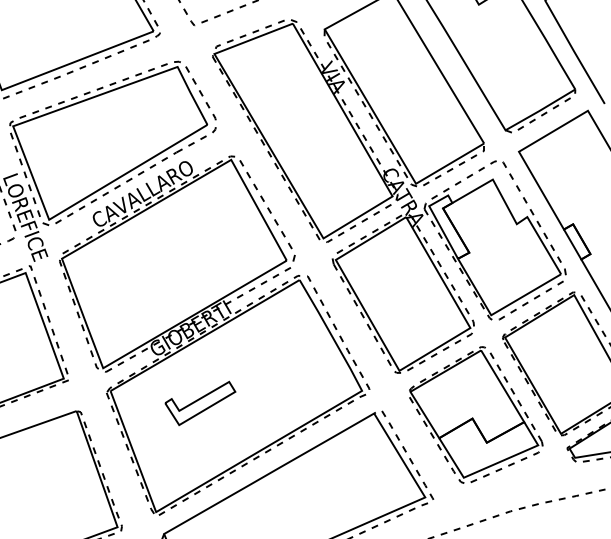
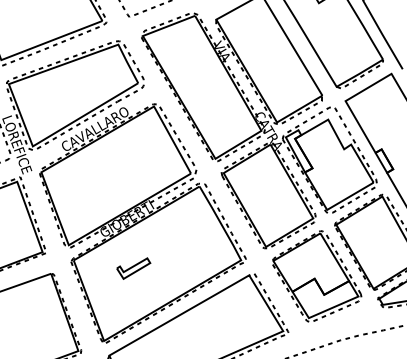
part: (200, 403) -> (133, 268), size x0.71

